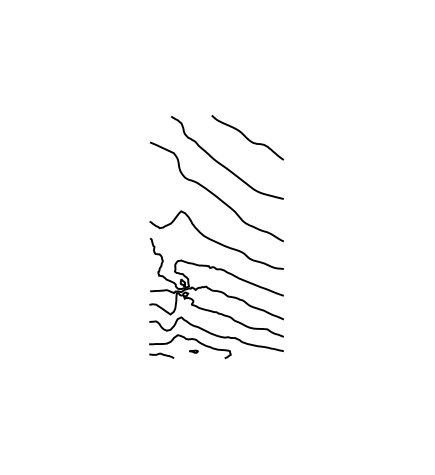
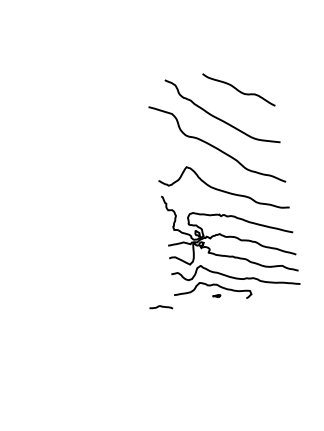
curve: (161, 354) -> (160, 306), moved

